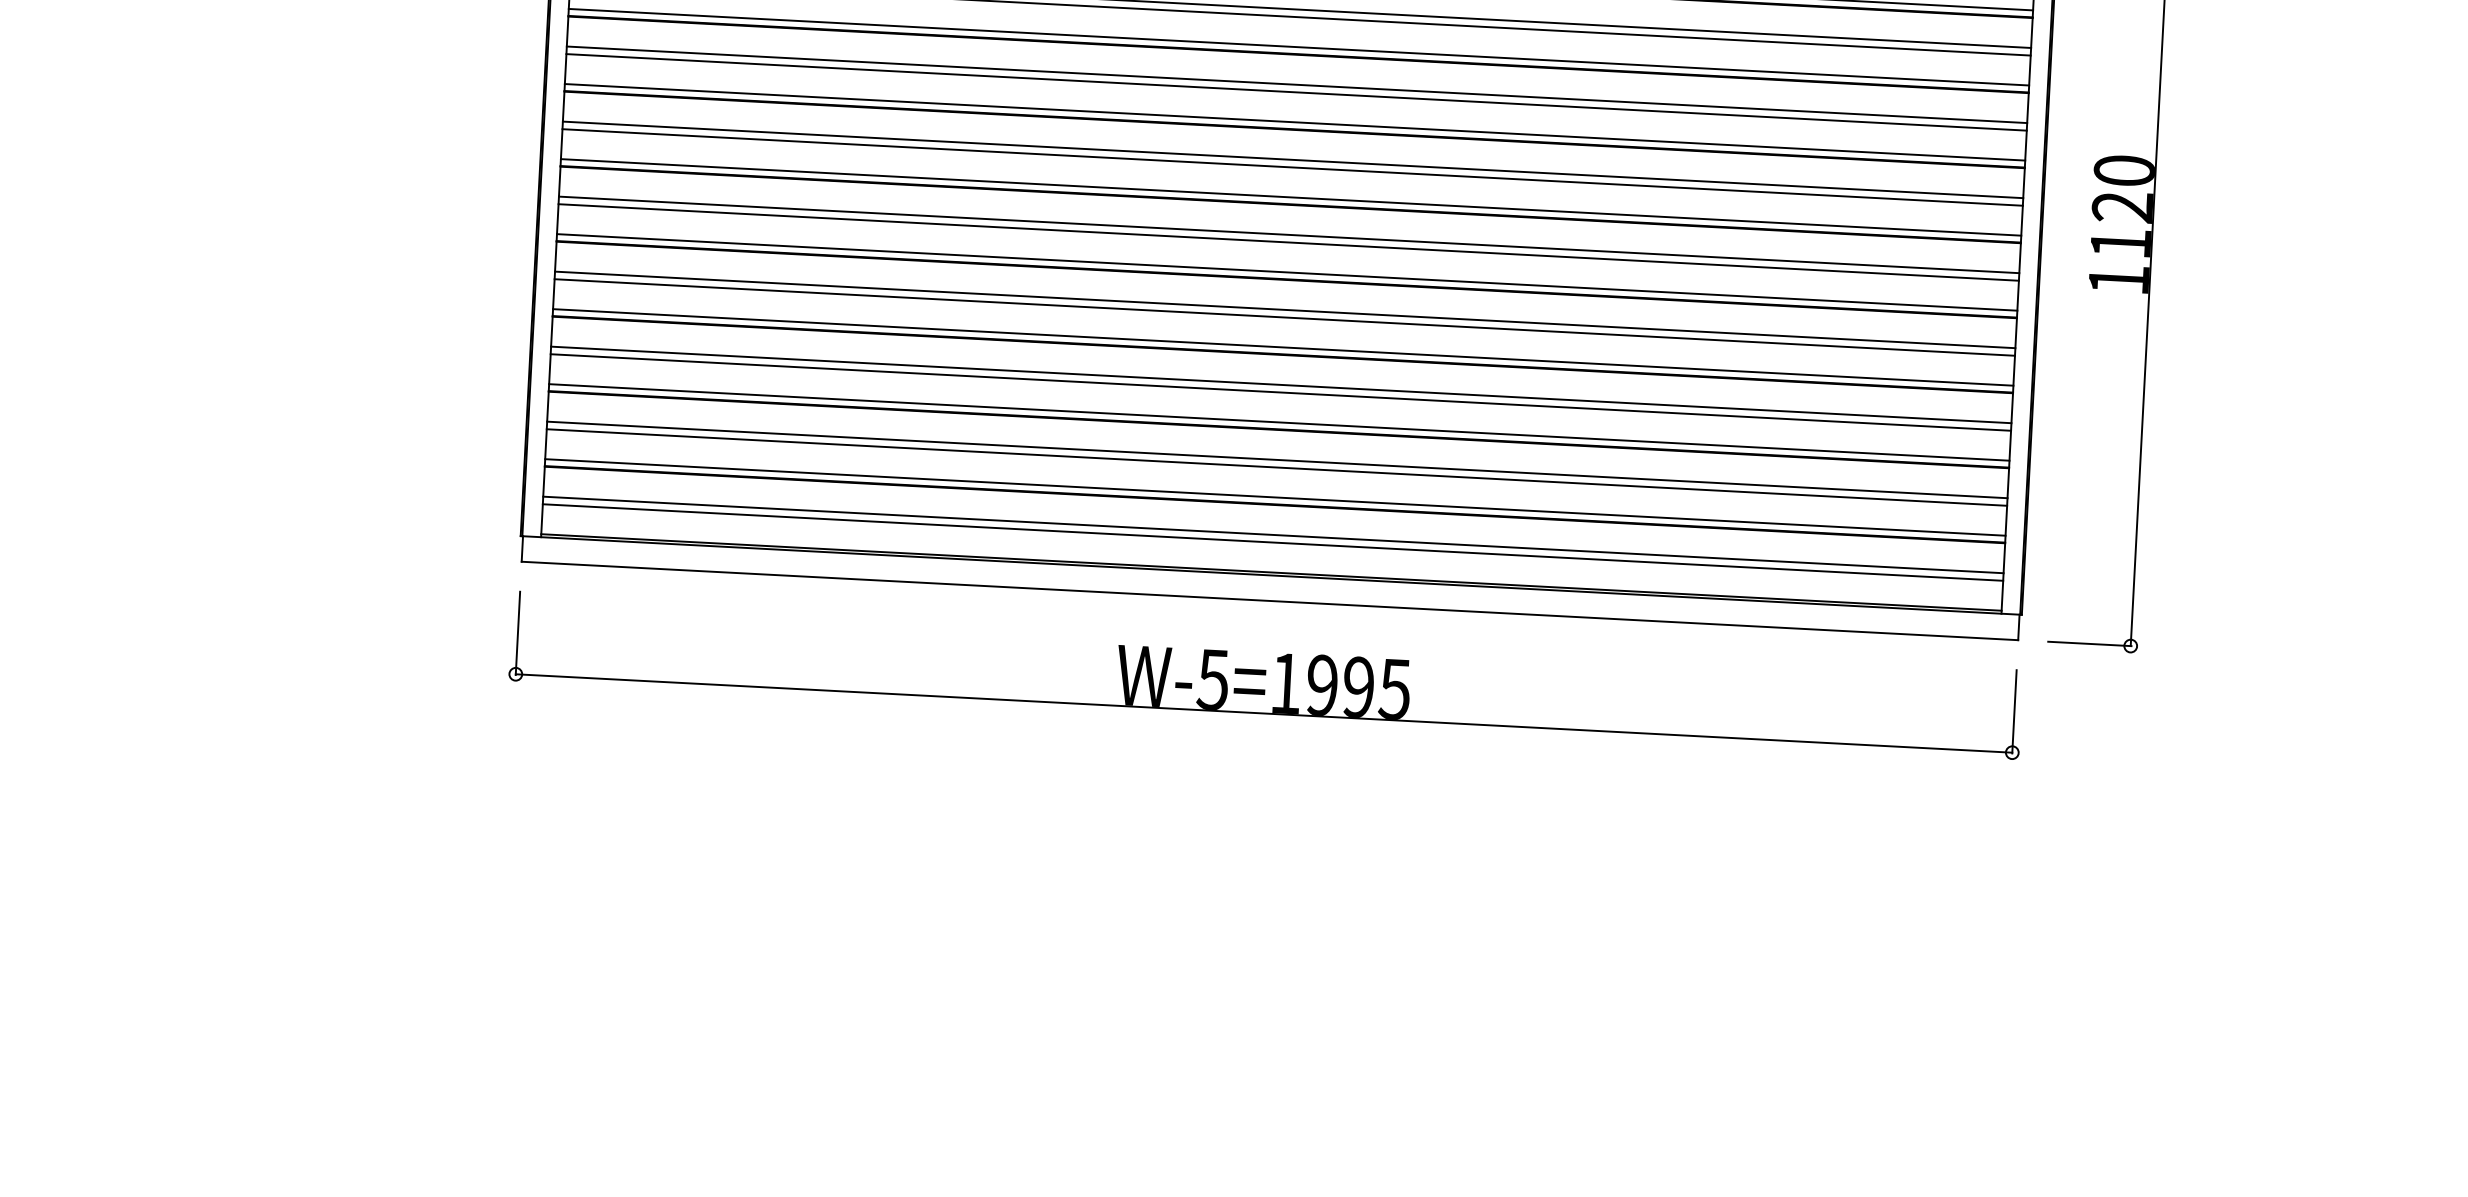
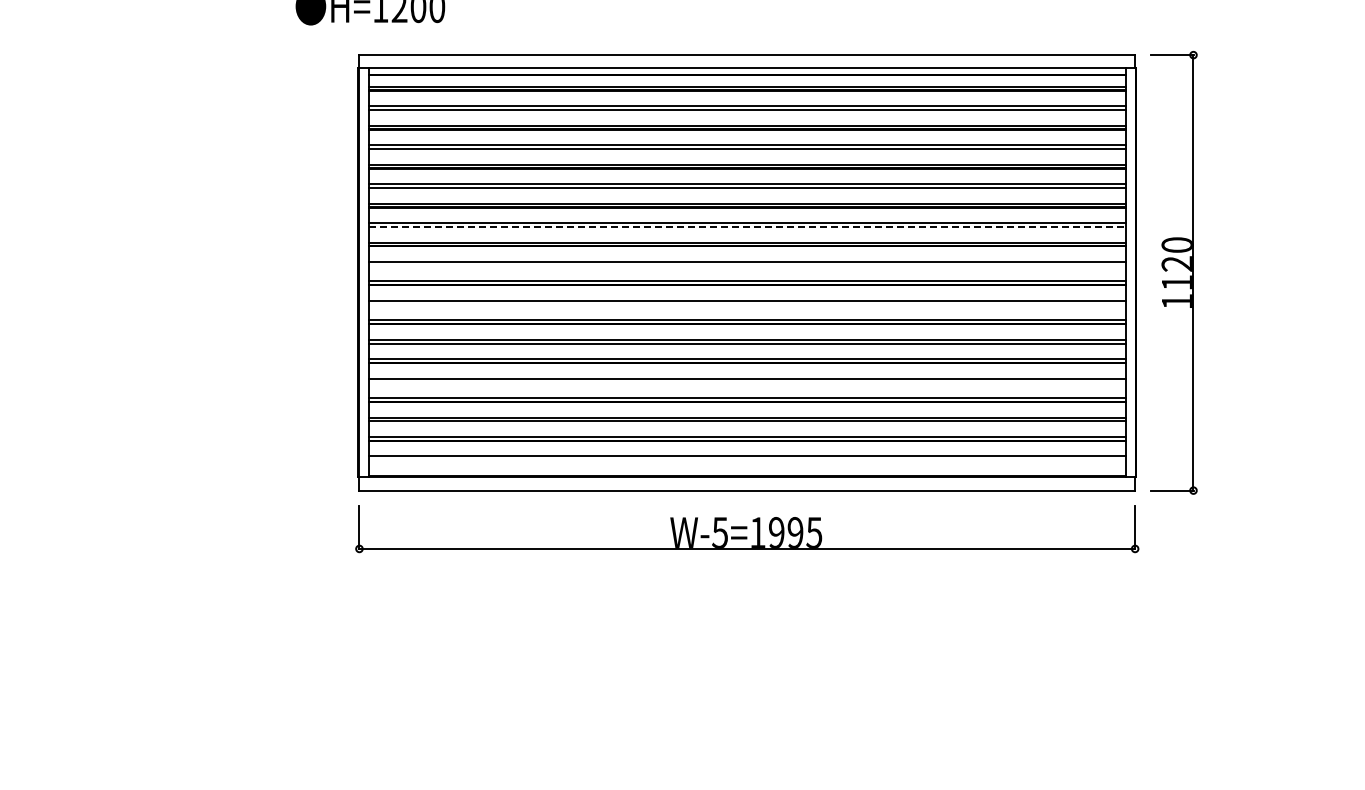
line: (1296, 93) -> (747, 227), solid -> dashed
line: (1291, 166) -> (746, 265), removed
line: (1287, 241) -> (746, 304), removed
line: (1279, 392) -> (746, 382), removed
line: (1271, 542) -> (746, 460), removed

